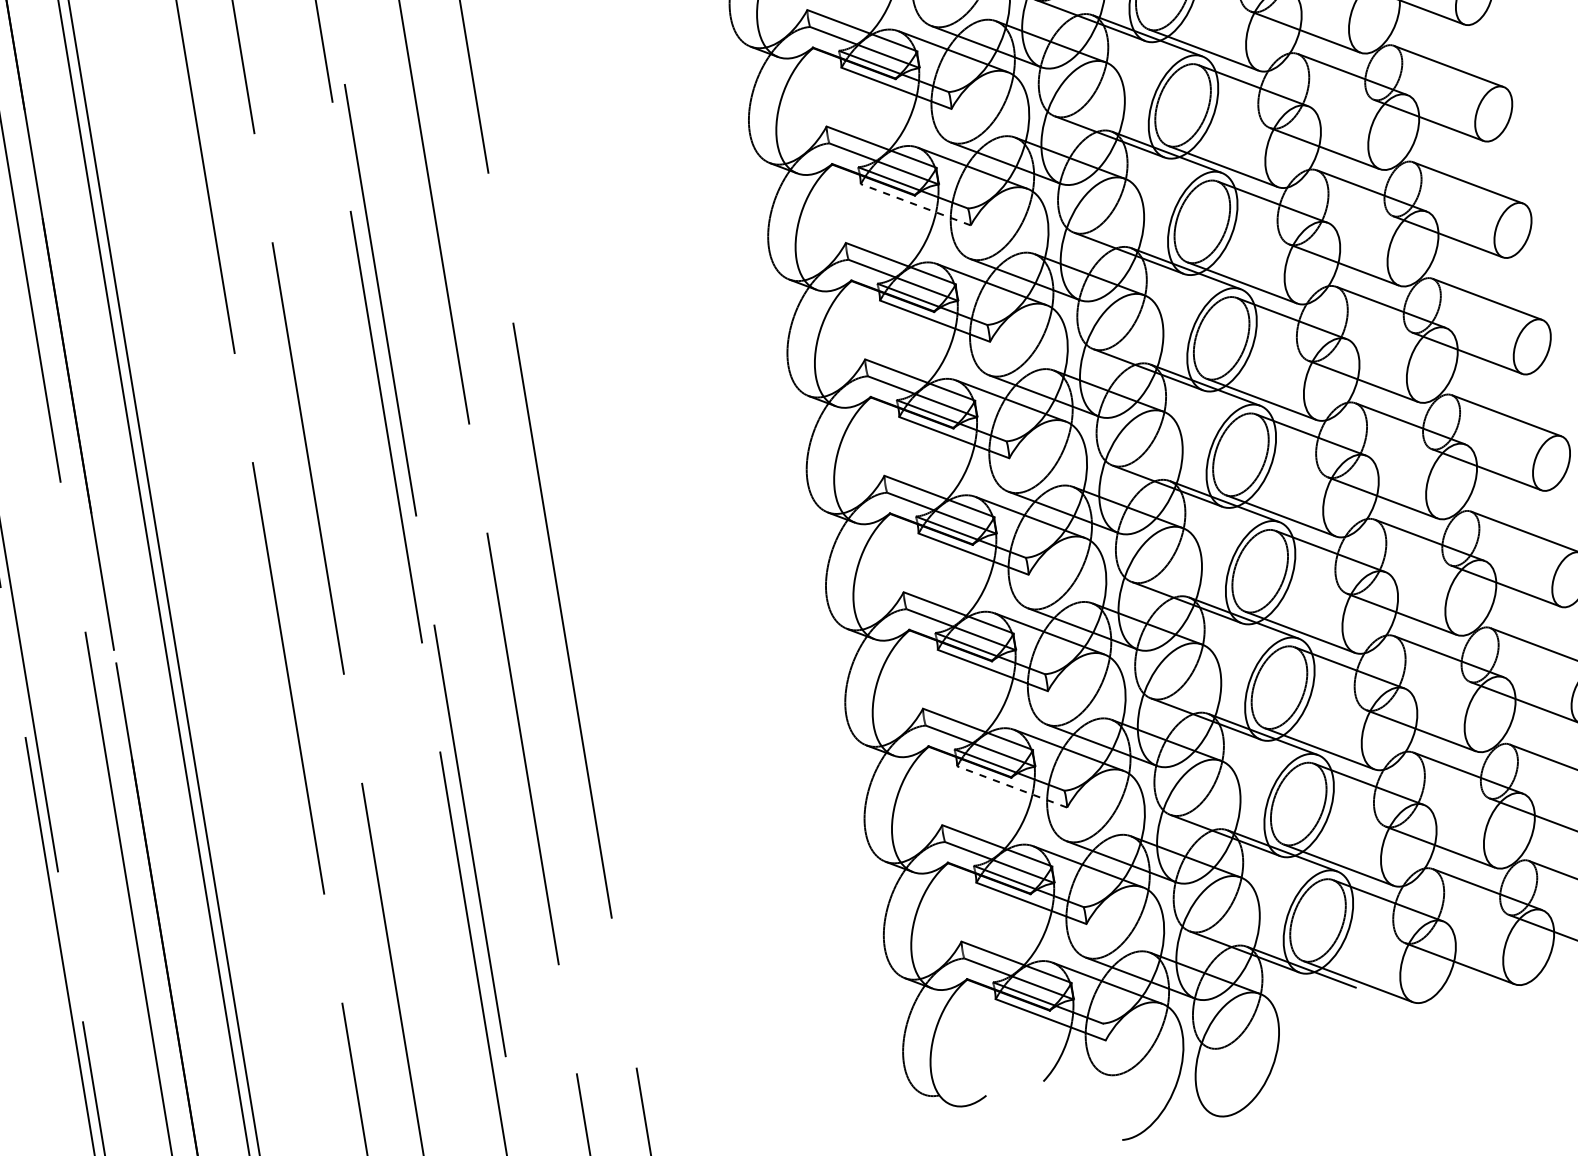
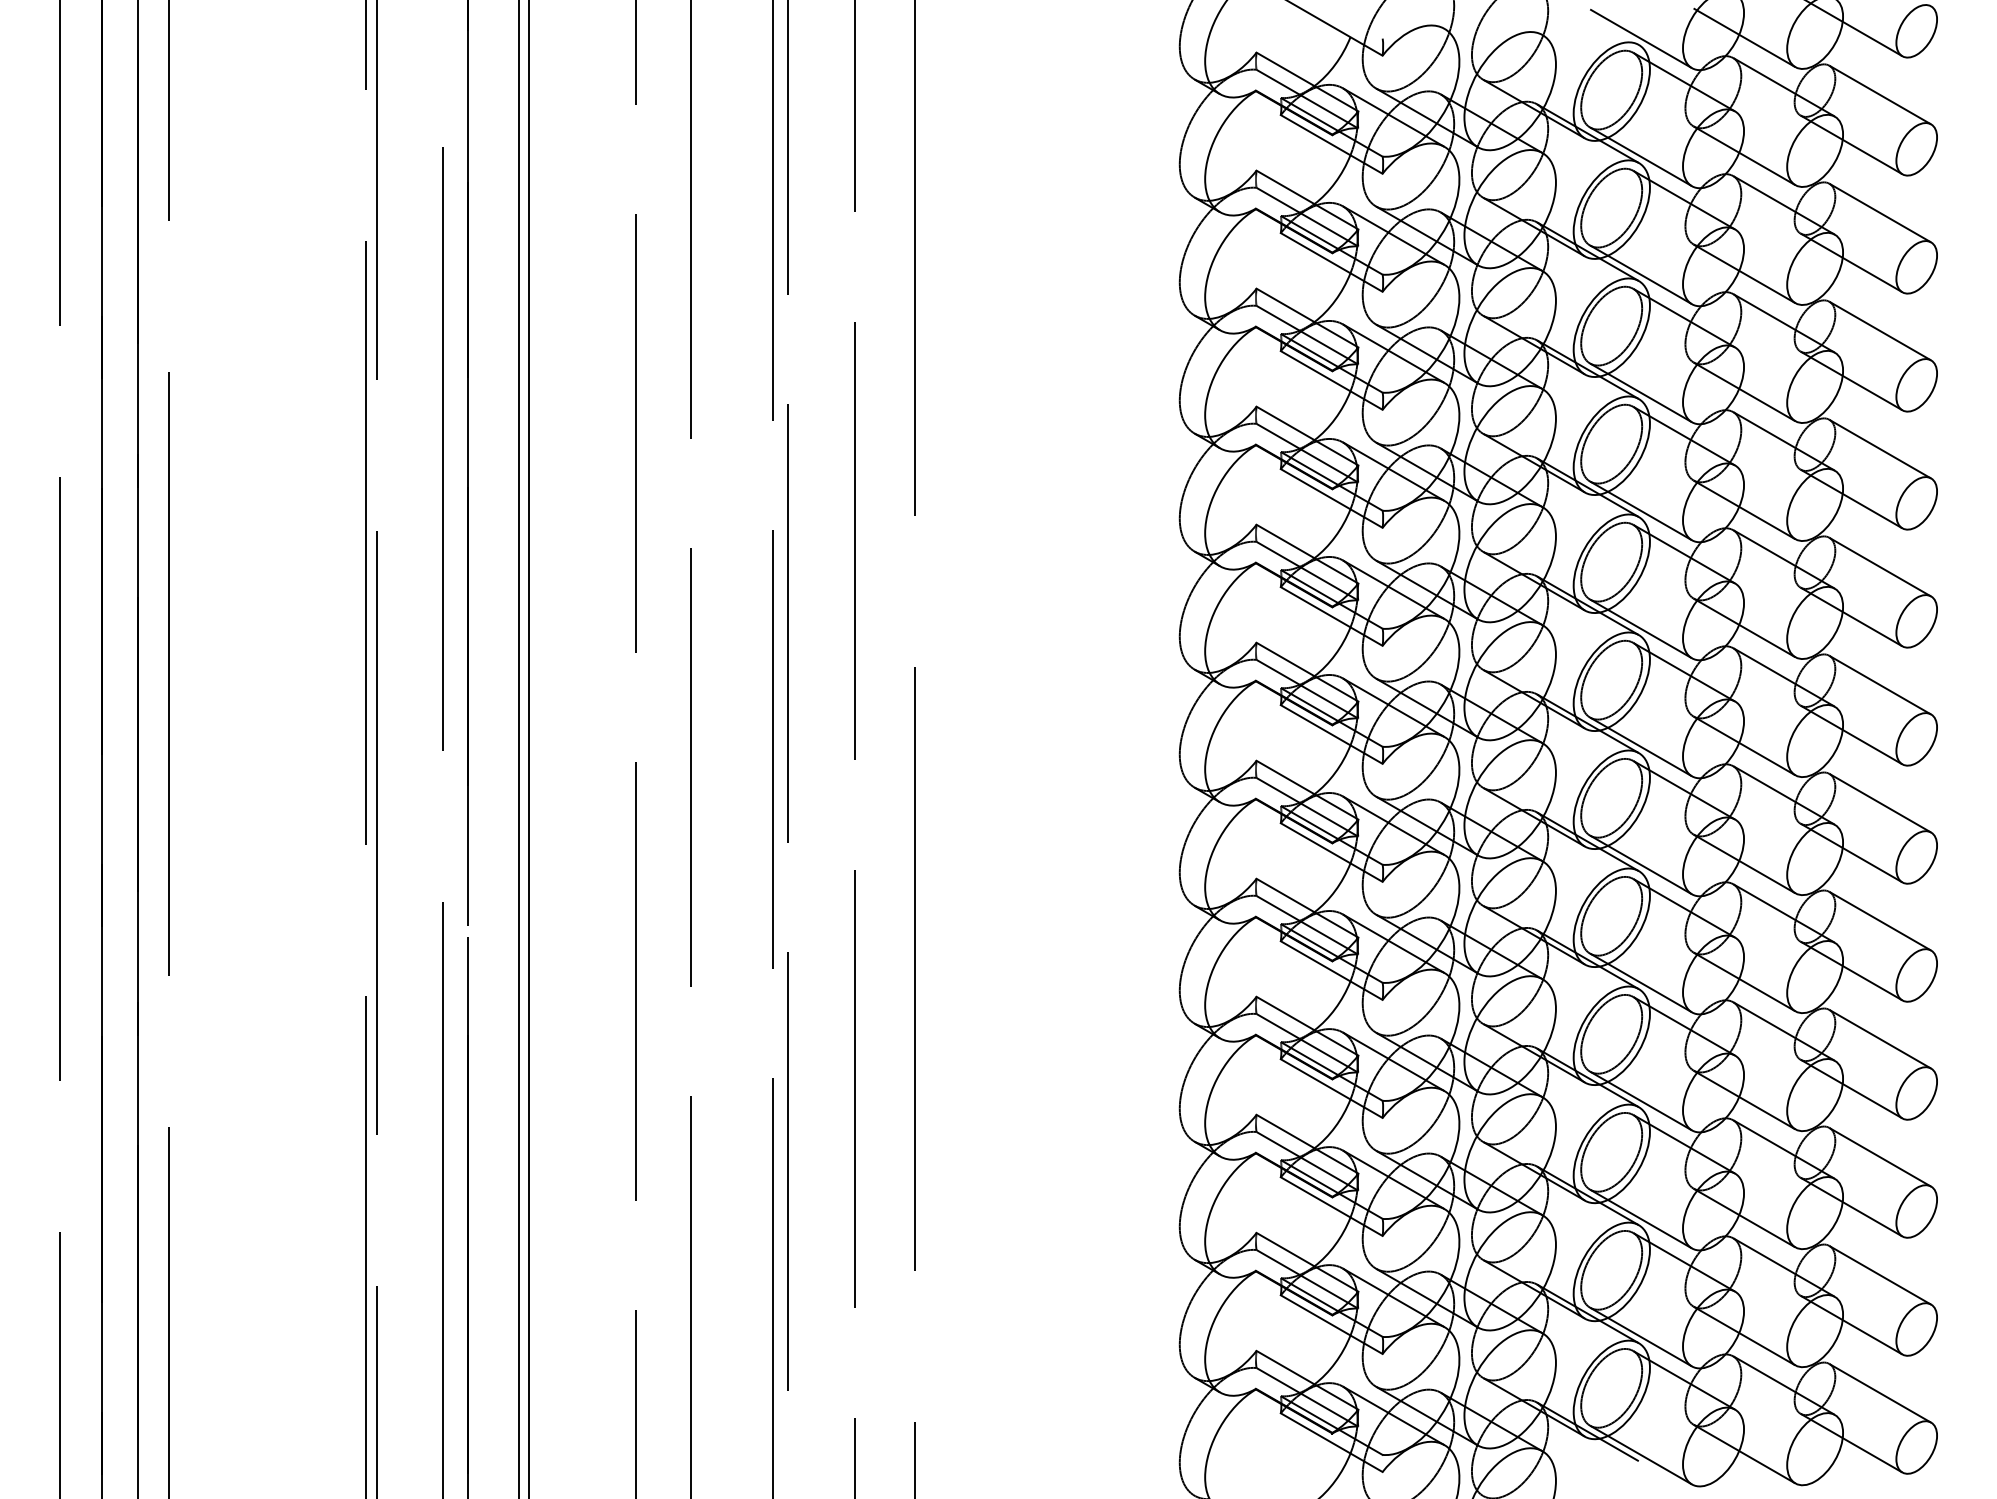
line: (915, 204) -> (1331, 616), dashed -> solid
line: (1011, 786) -> (1331, 1206), dashed -> solid

